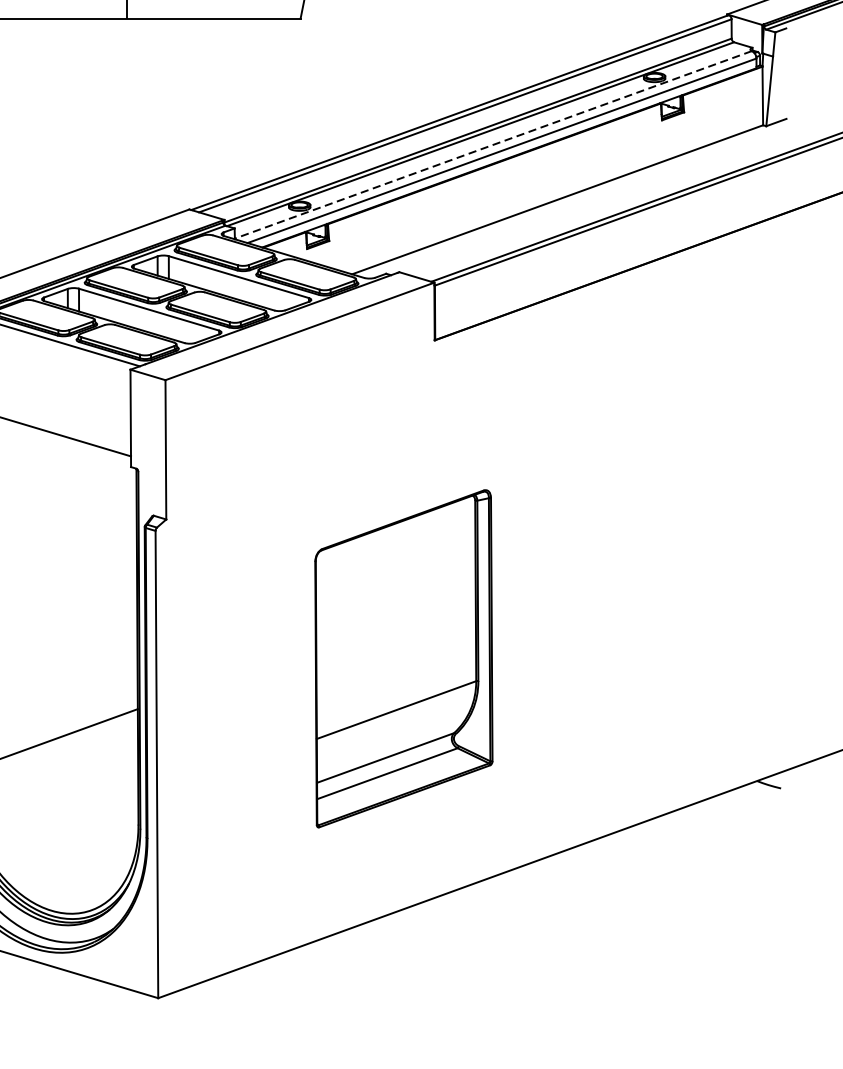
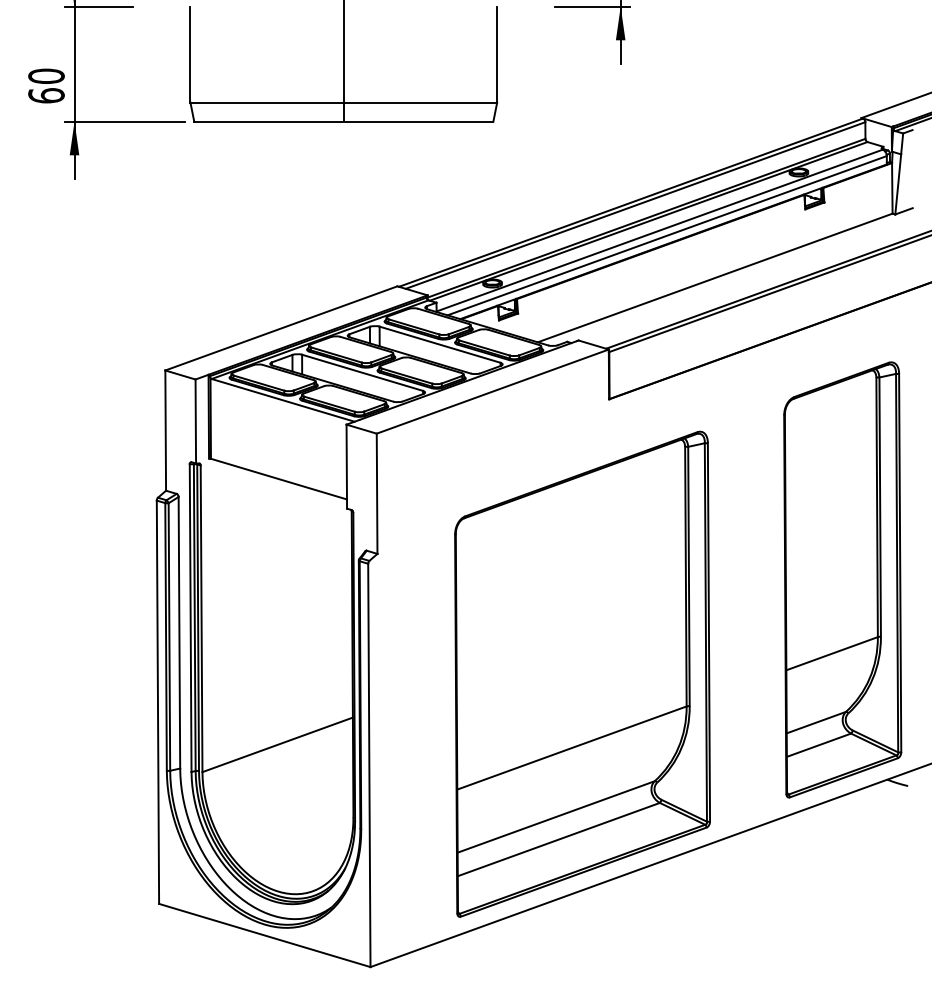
line: (493, 144) -> (659, 230), dashed -> solid
part: (705, 549) -> (842, 579), added
part: (403, 658) -> (582, 673), size x1.67

